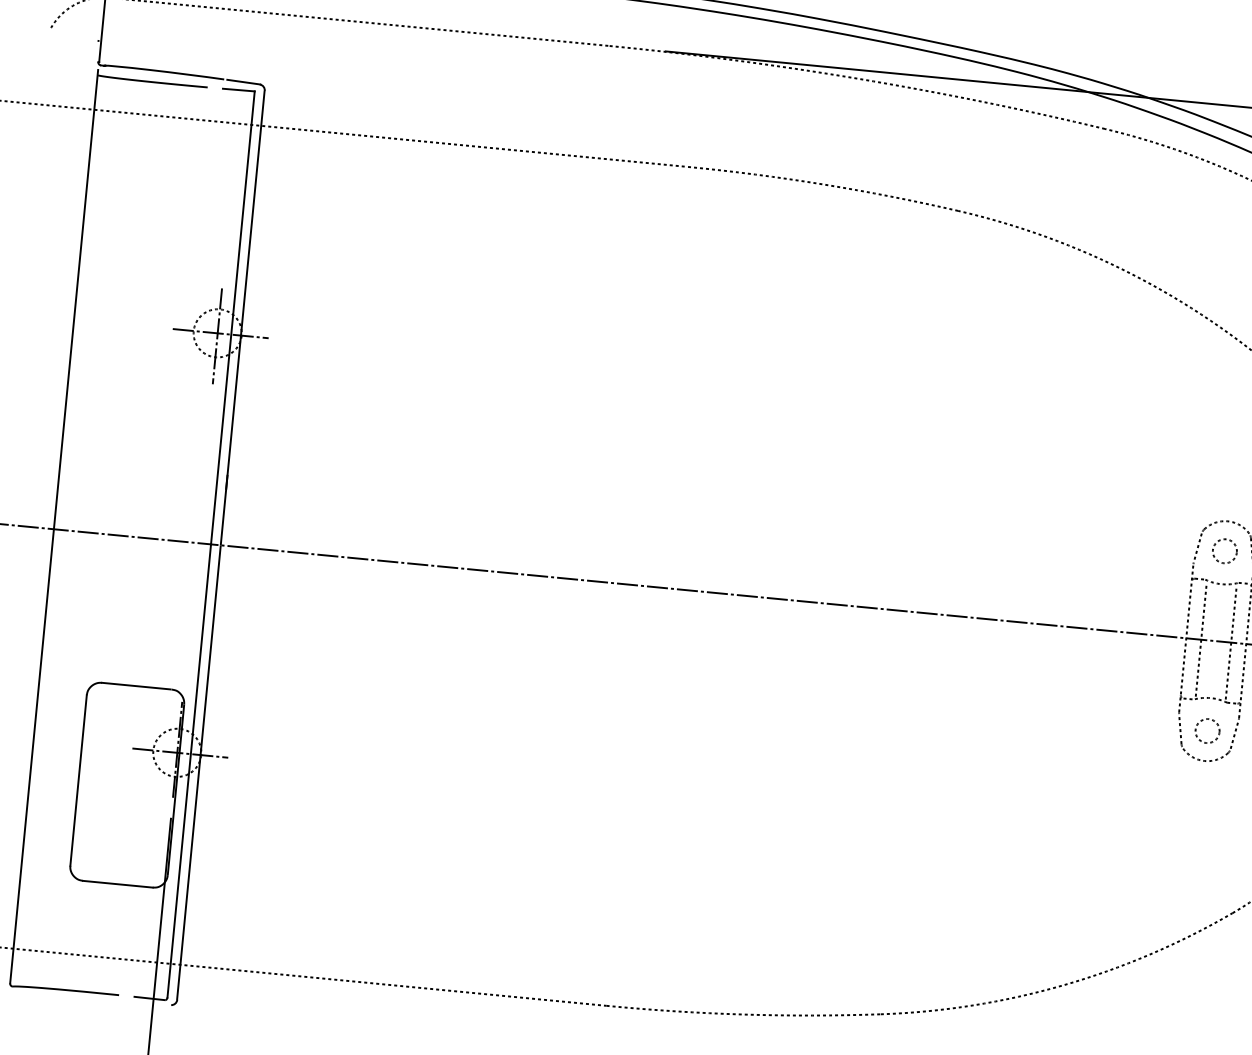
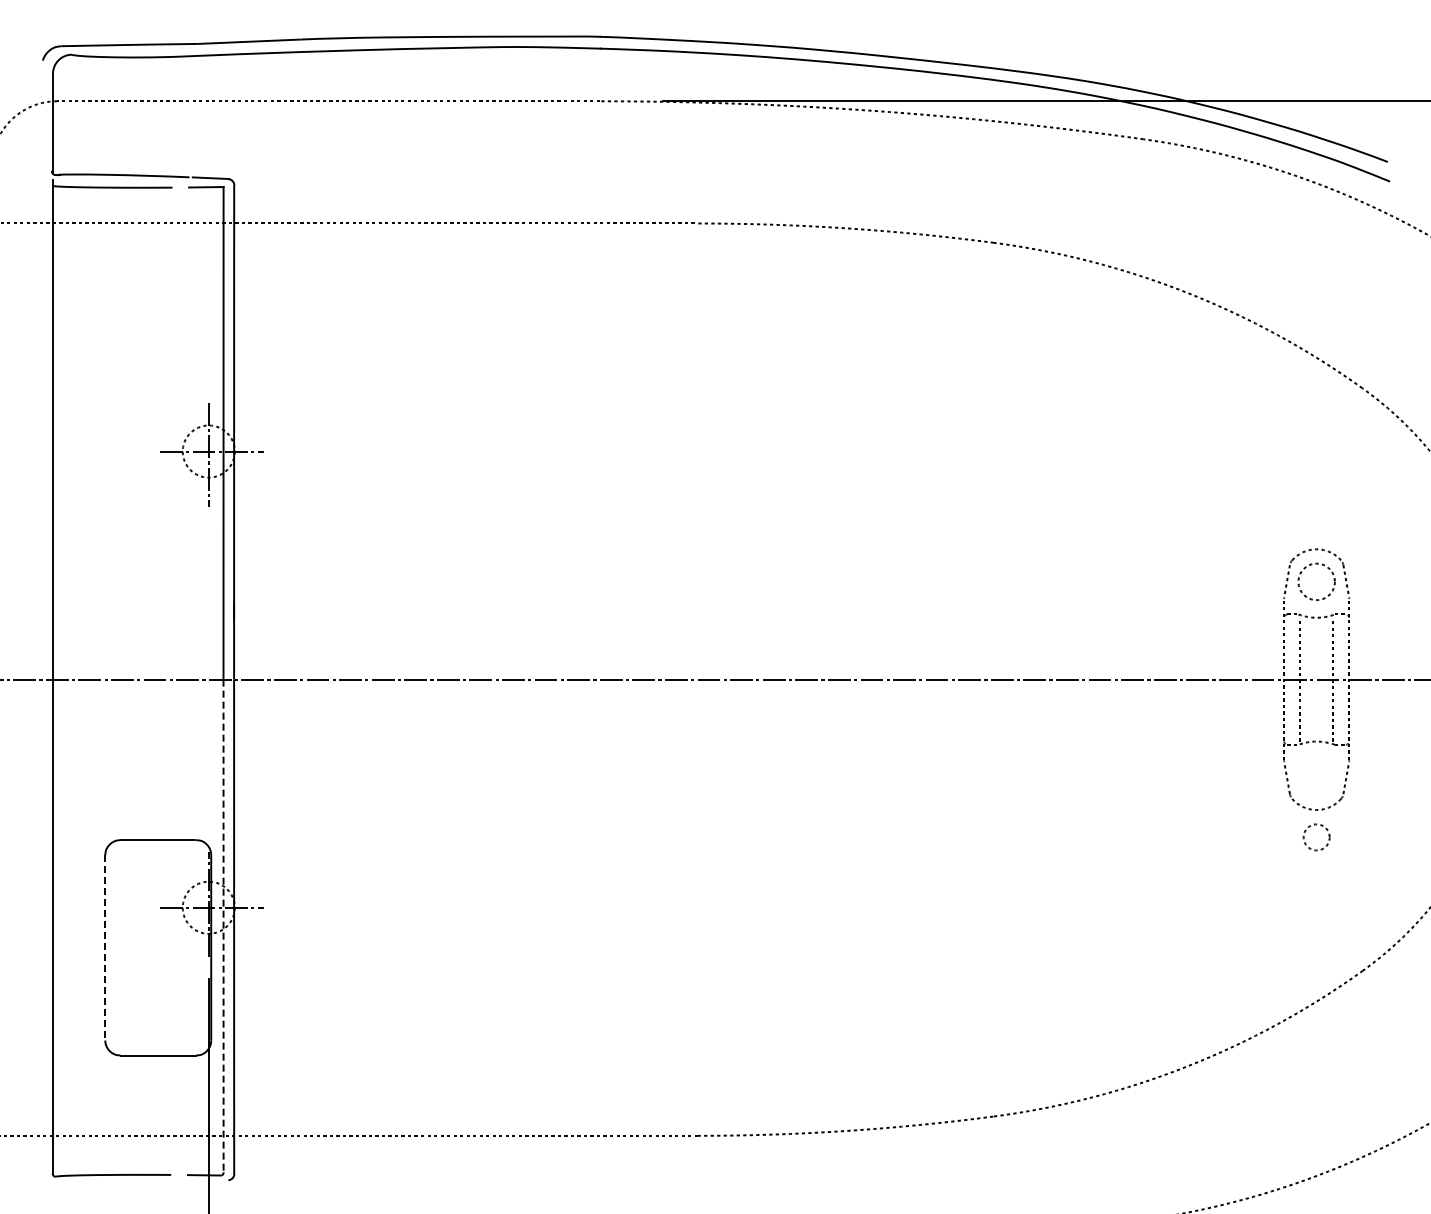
circle: (1224, 550) -> (1316, 581), size x1.4
circle: (1207, 731) -> (1316, 837), moved
line: (189, 771) -> (223, 926), solid -> dashed
line: (78, 780) -> (105, 947), solid -> dashed

